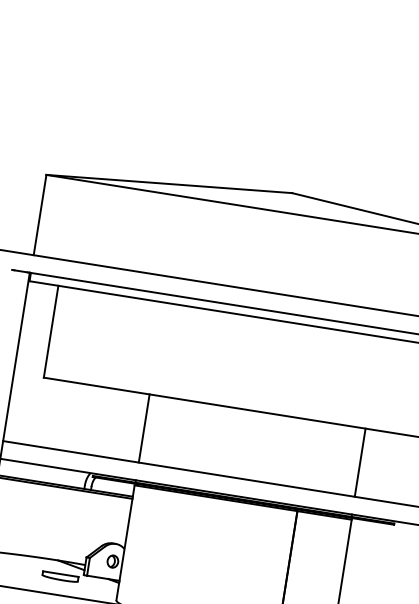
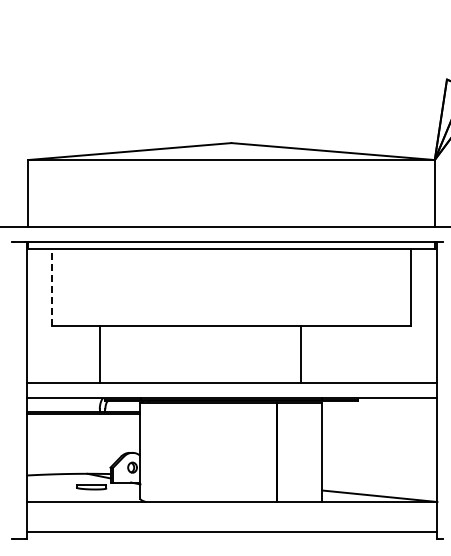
line: (51, 331) -> (52, 287), solid -> dashed
line: (143, 428) -> (99, 354), moved
line: (359, 462) -> (300, 354), moved

